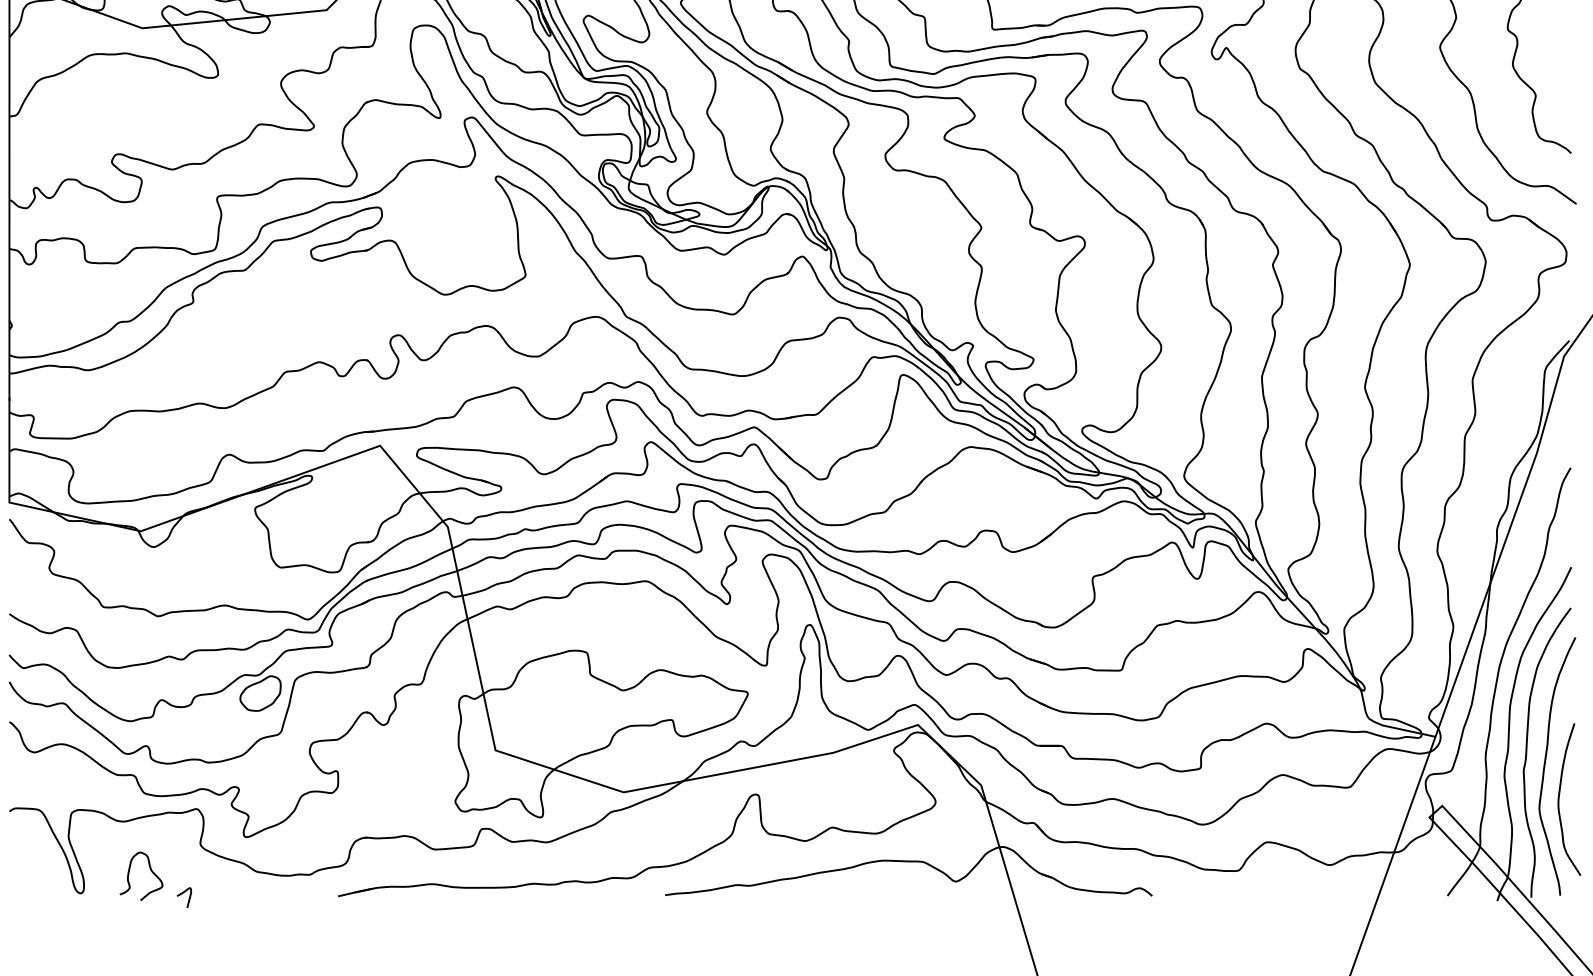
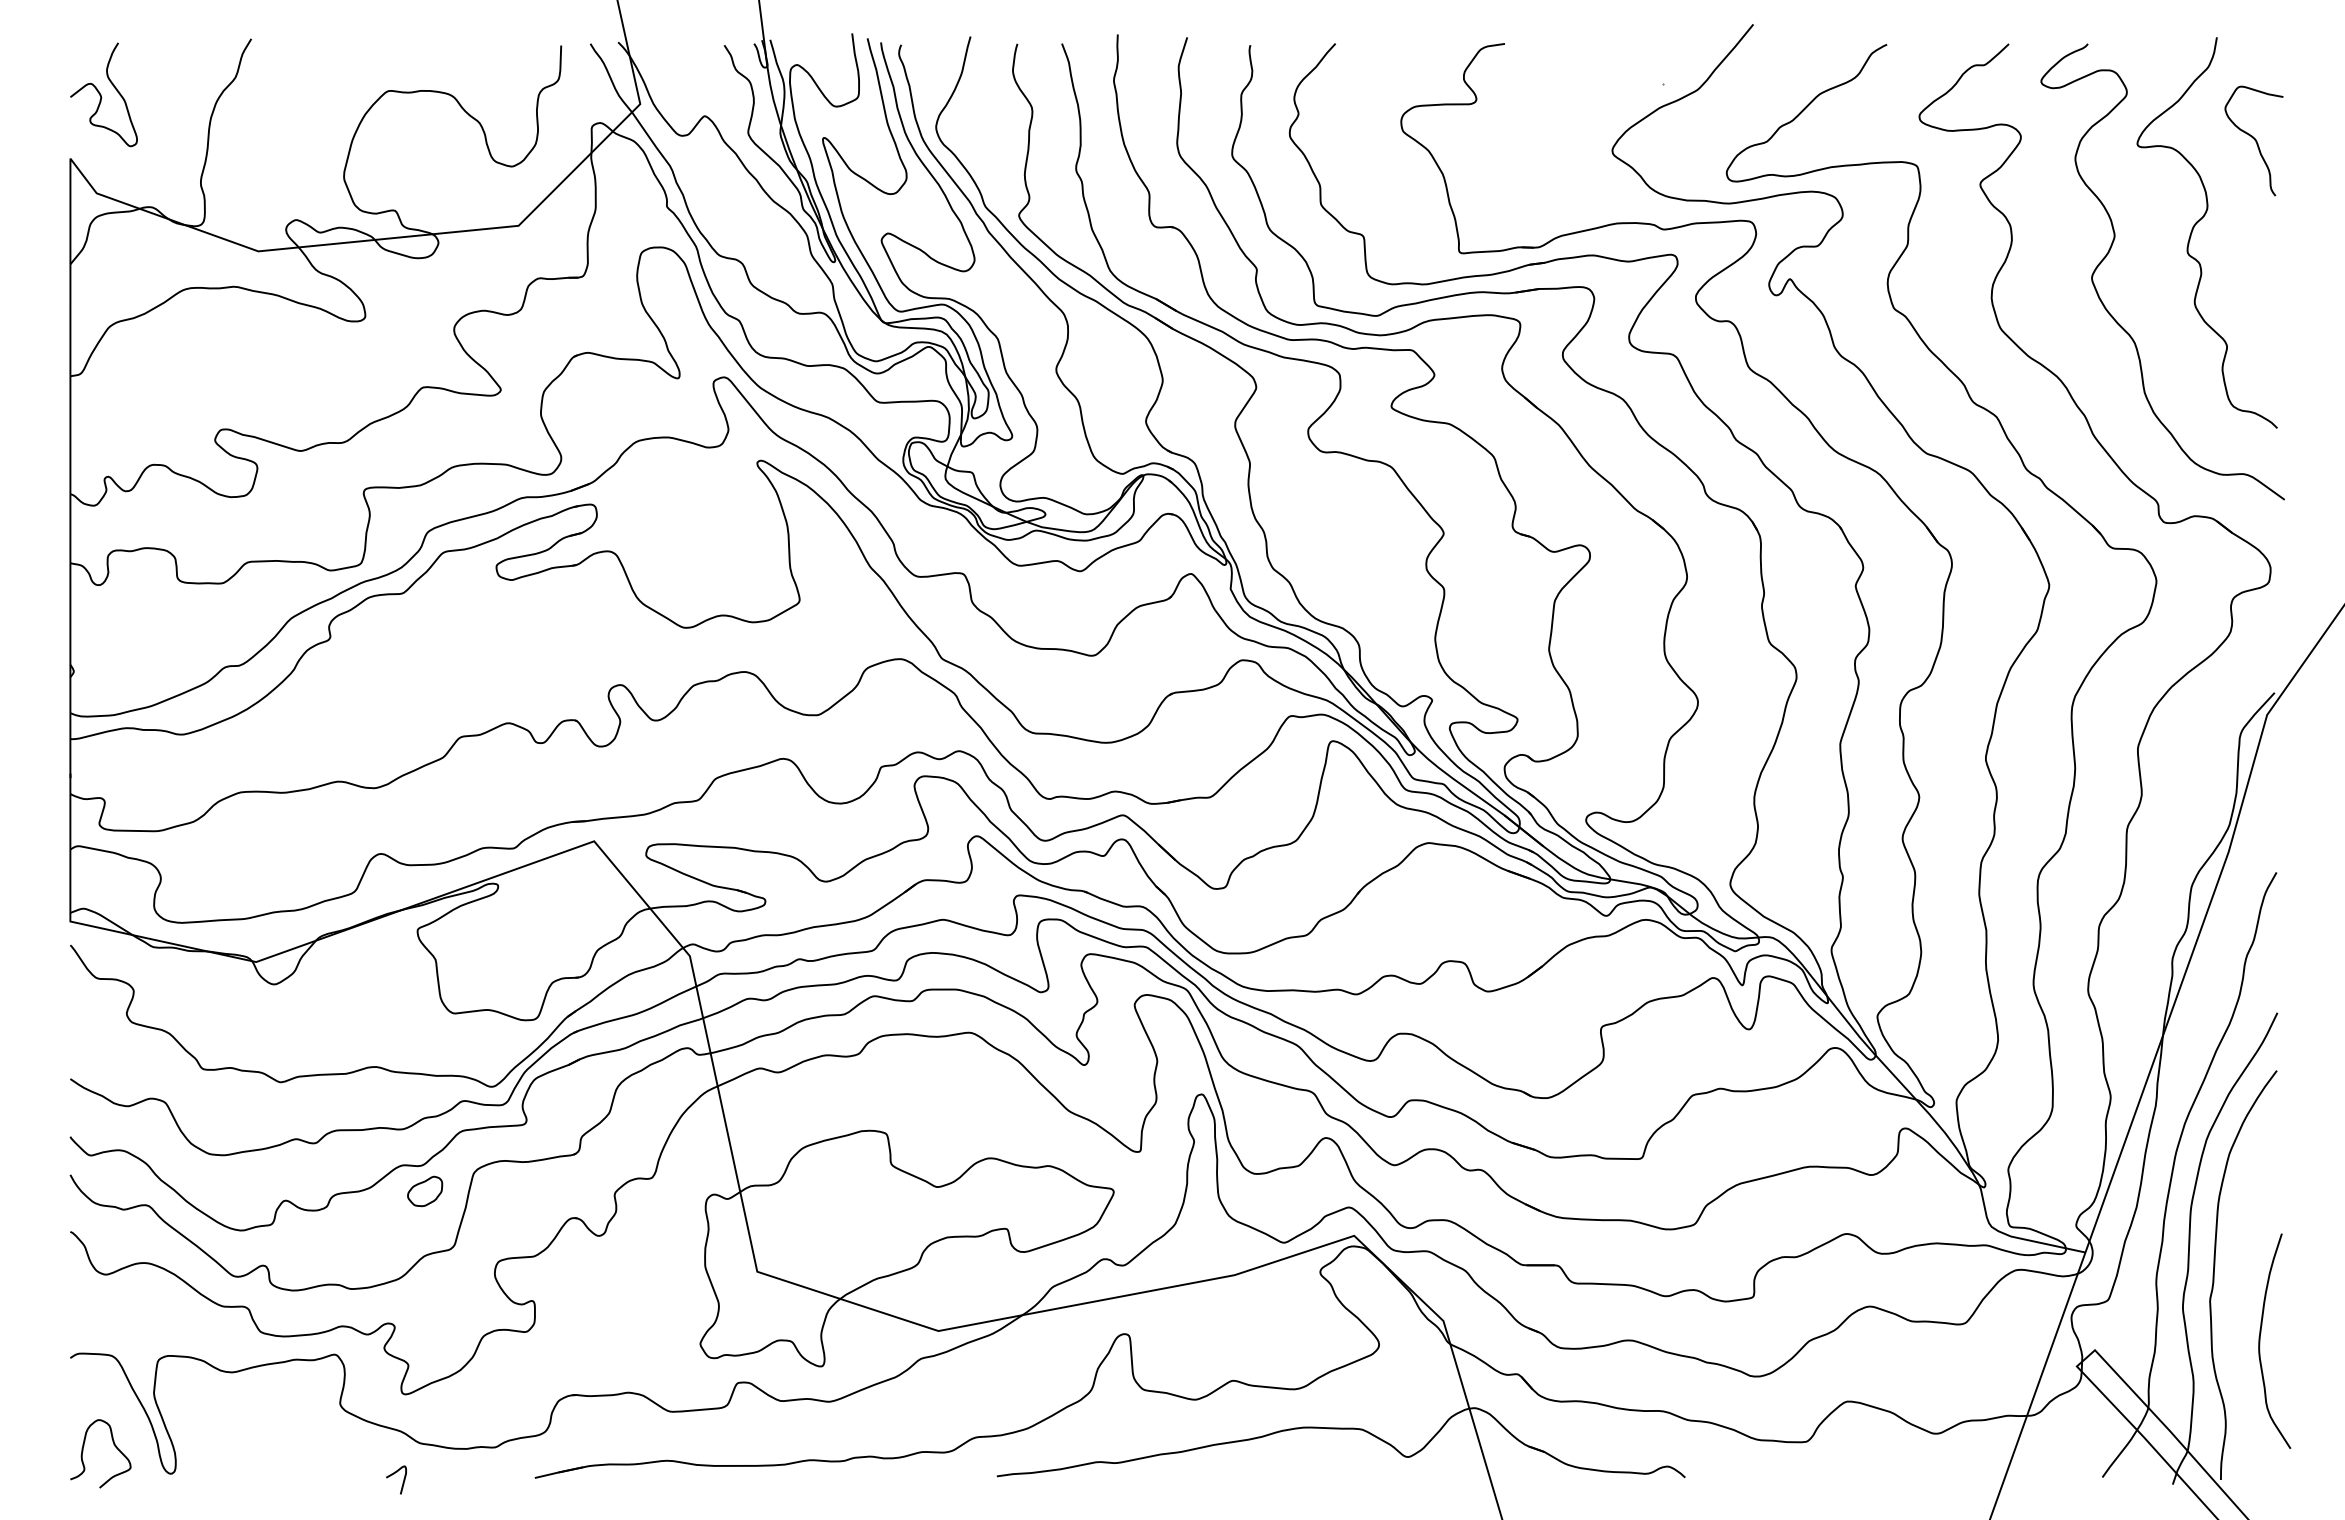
part: (260, 693) -> (424, 1191), size x0.6
curve: (1545, 766) -> (2240, 1294), removed
curve: (151, 871) -> (114, 1446), moved
curve: (182, 893) -> (394, 1474), moved

